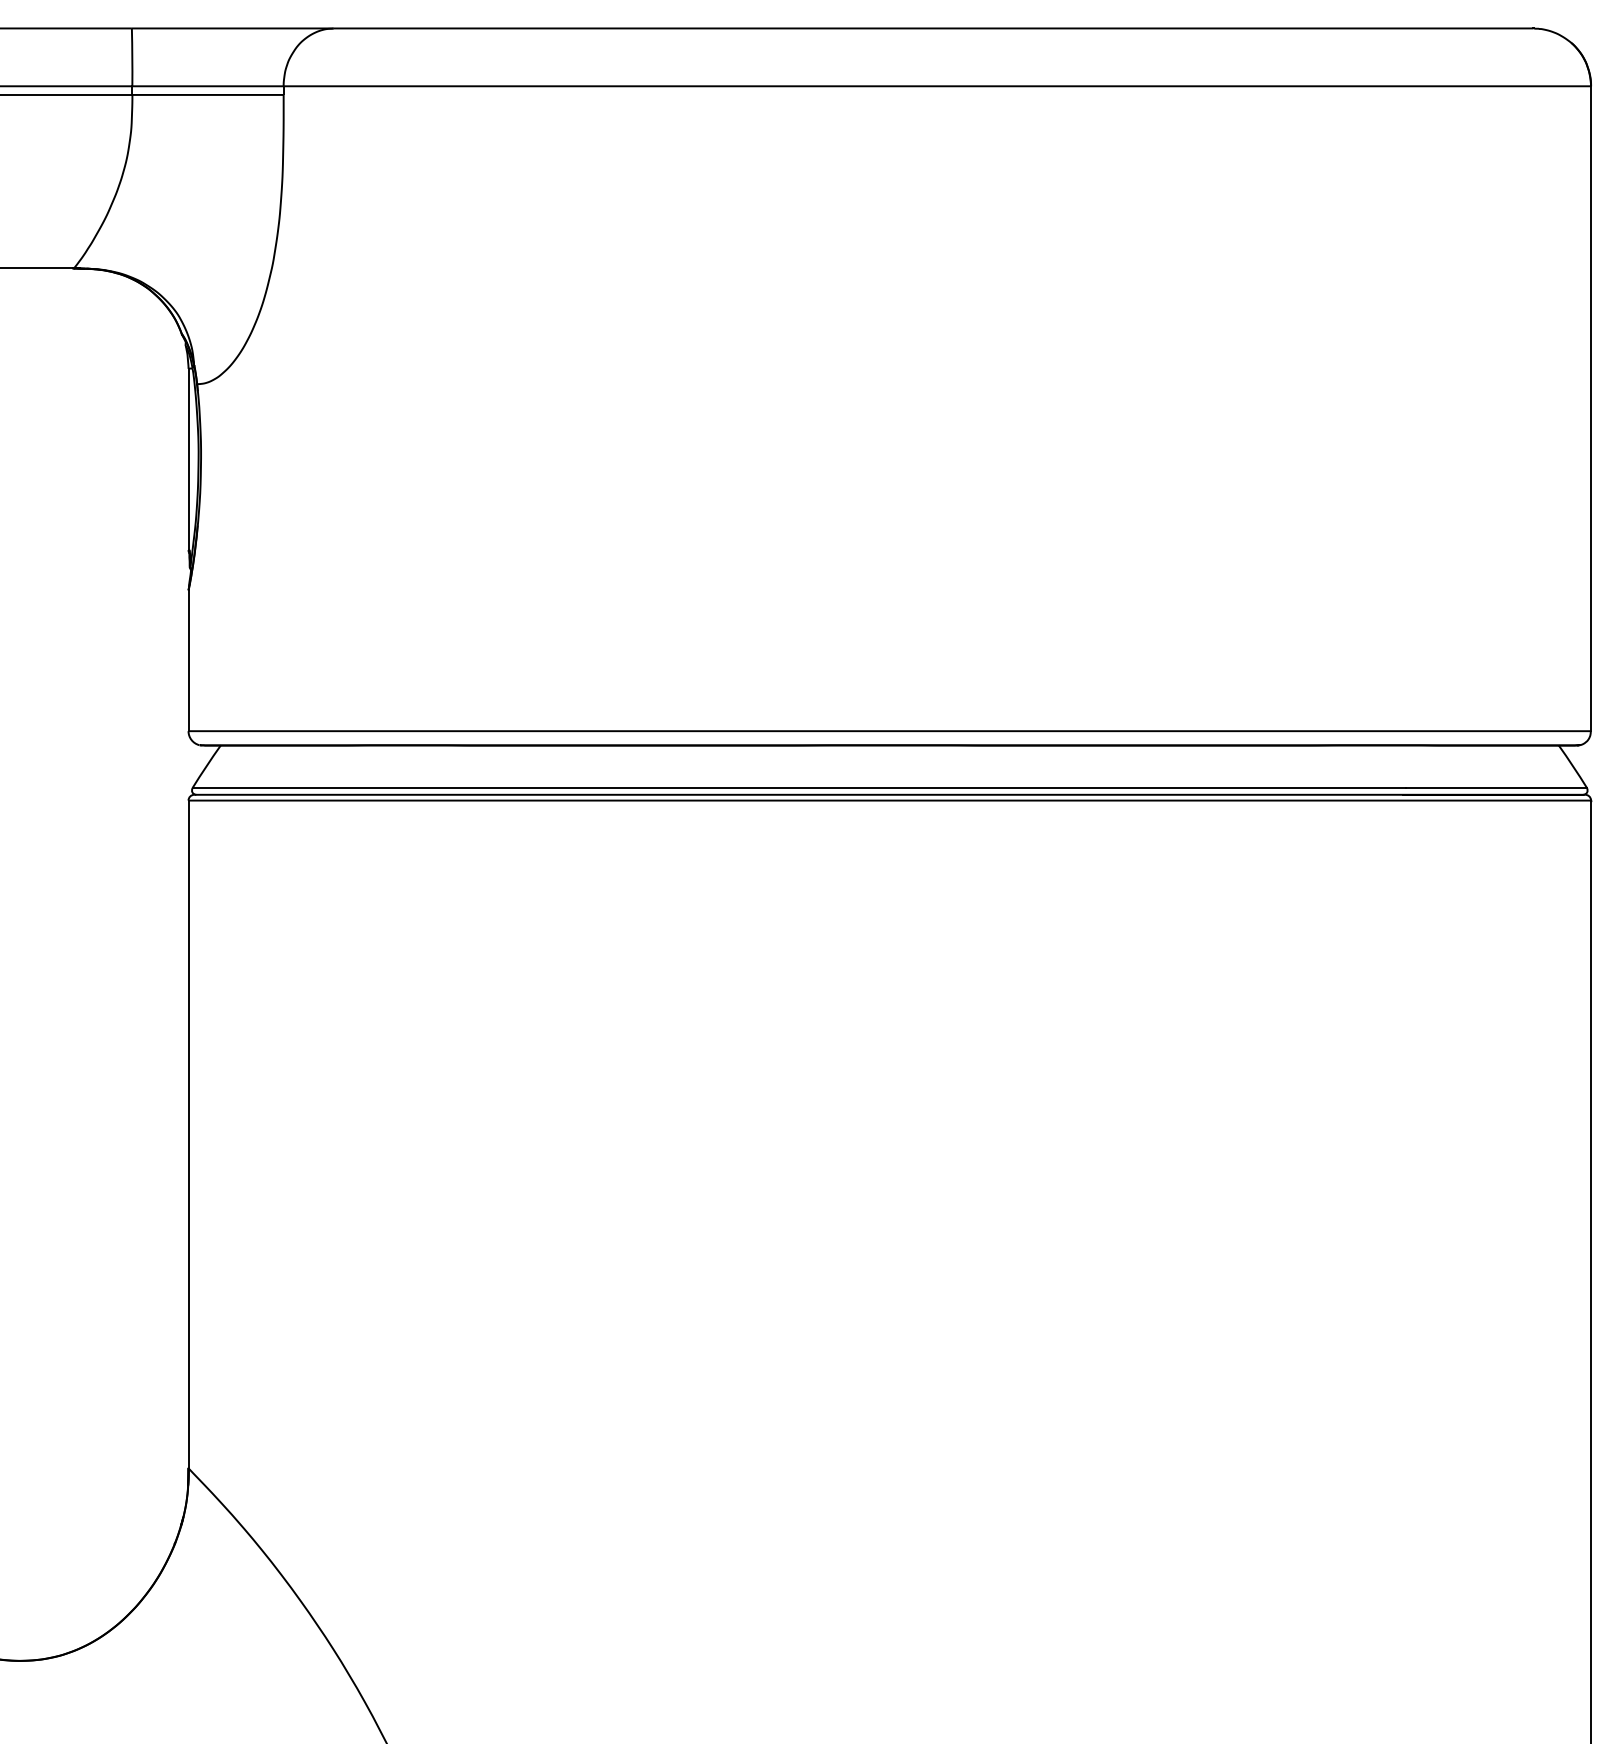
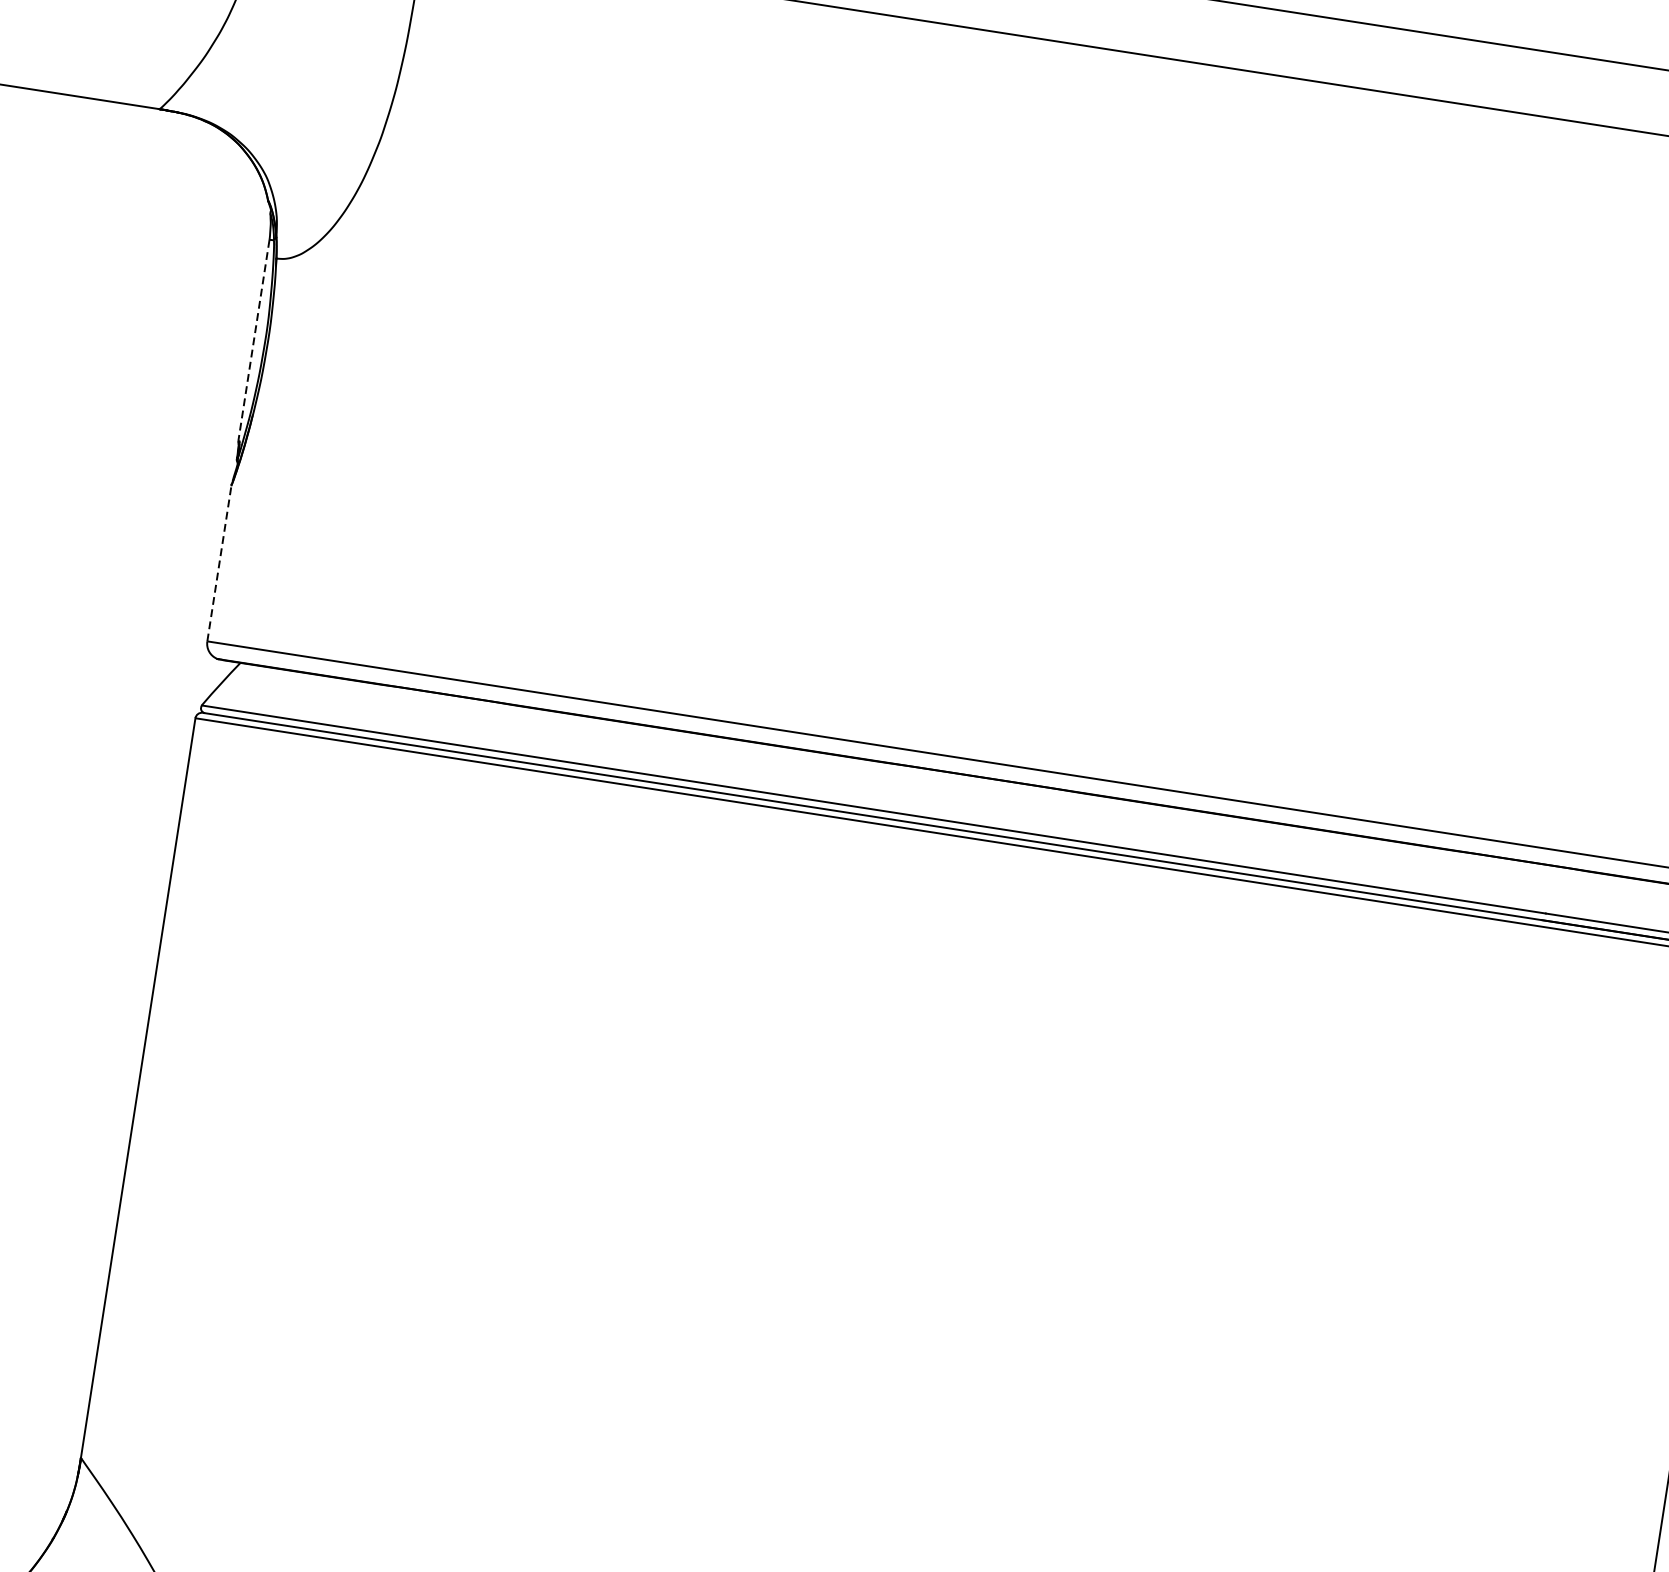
line: (188, 459) -> (253, 340), solid -> dashed
line: (188, 660) -> (219, 563), solid -> dashed

